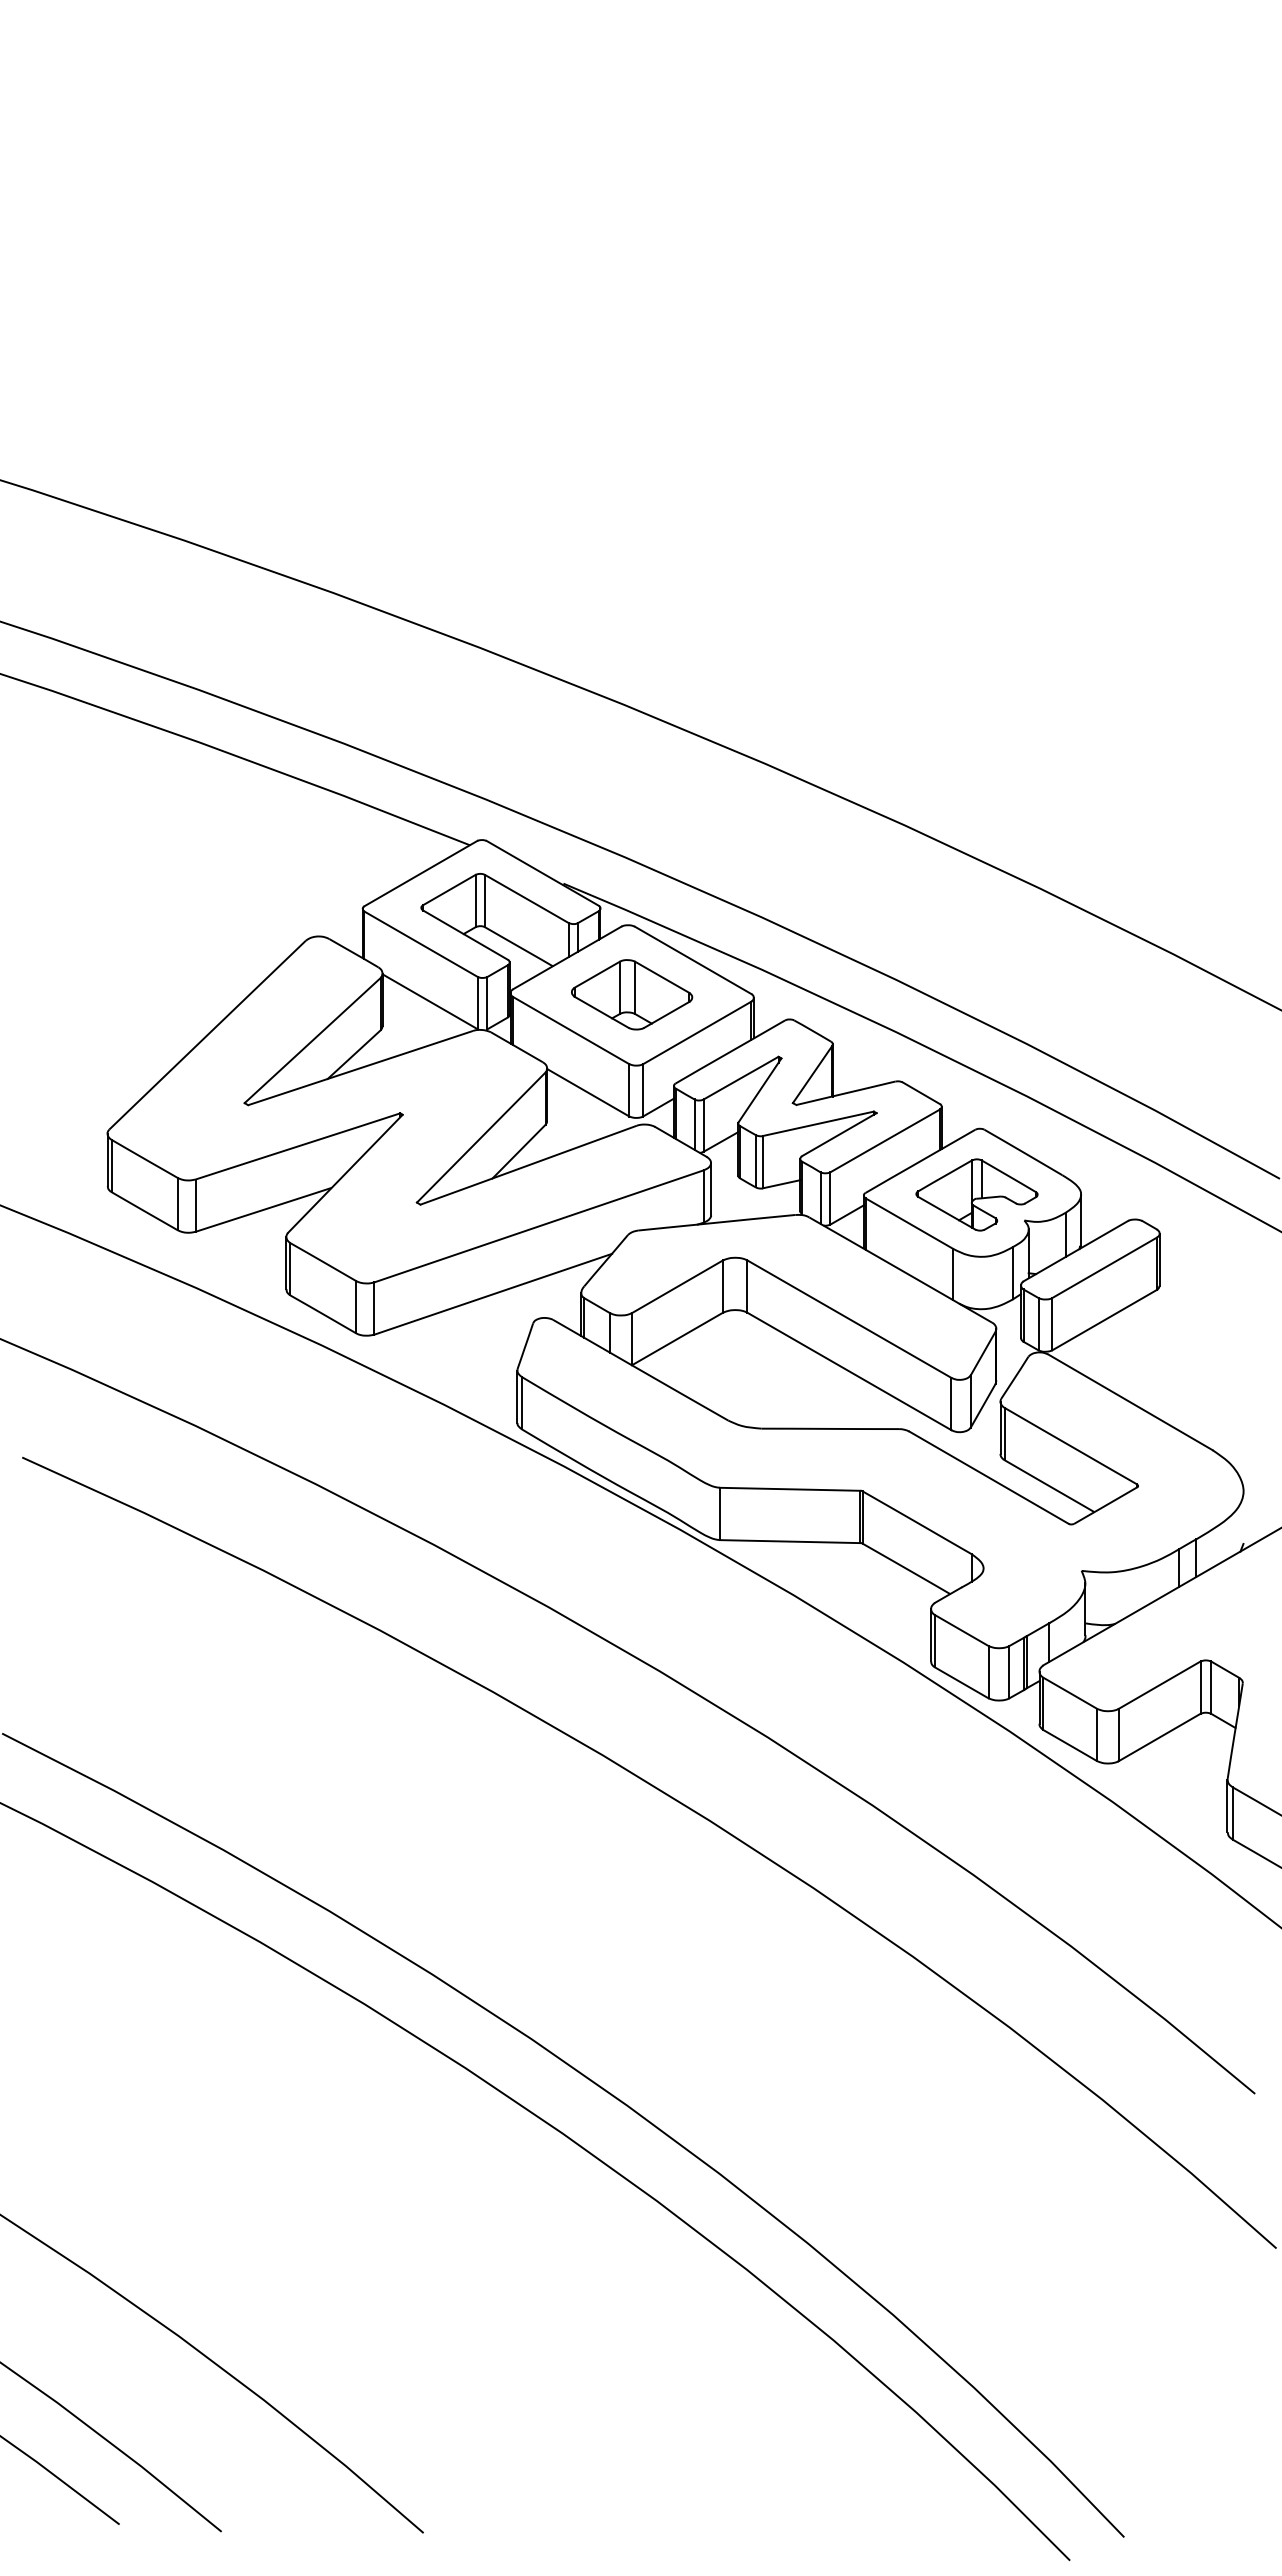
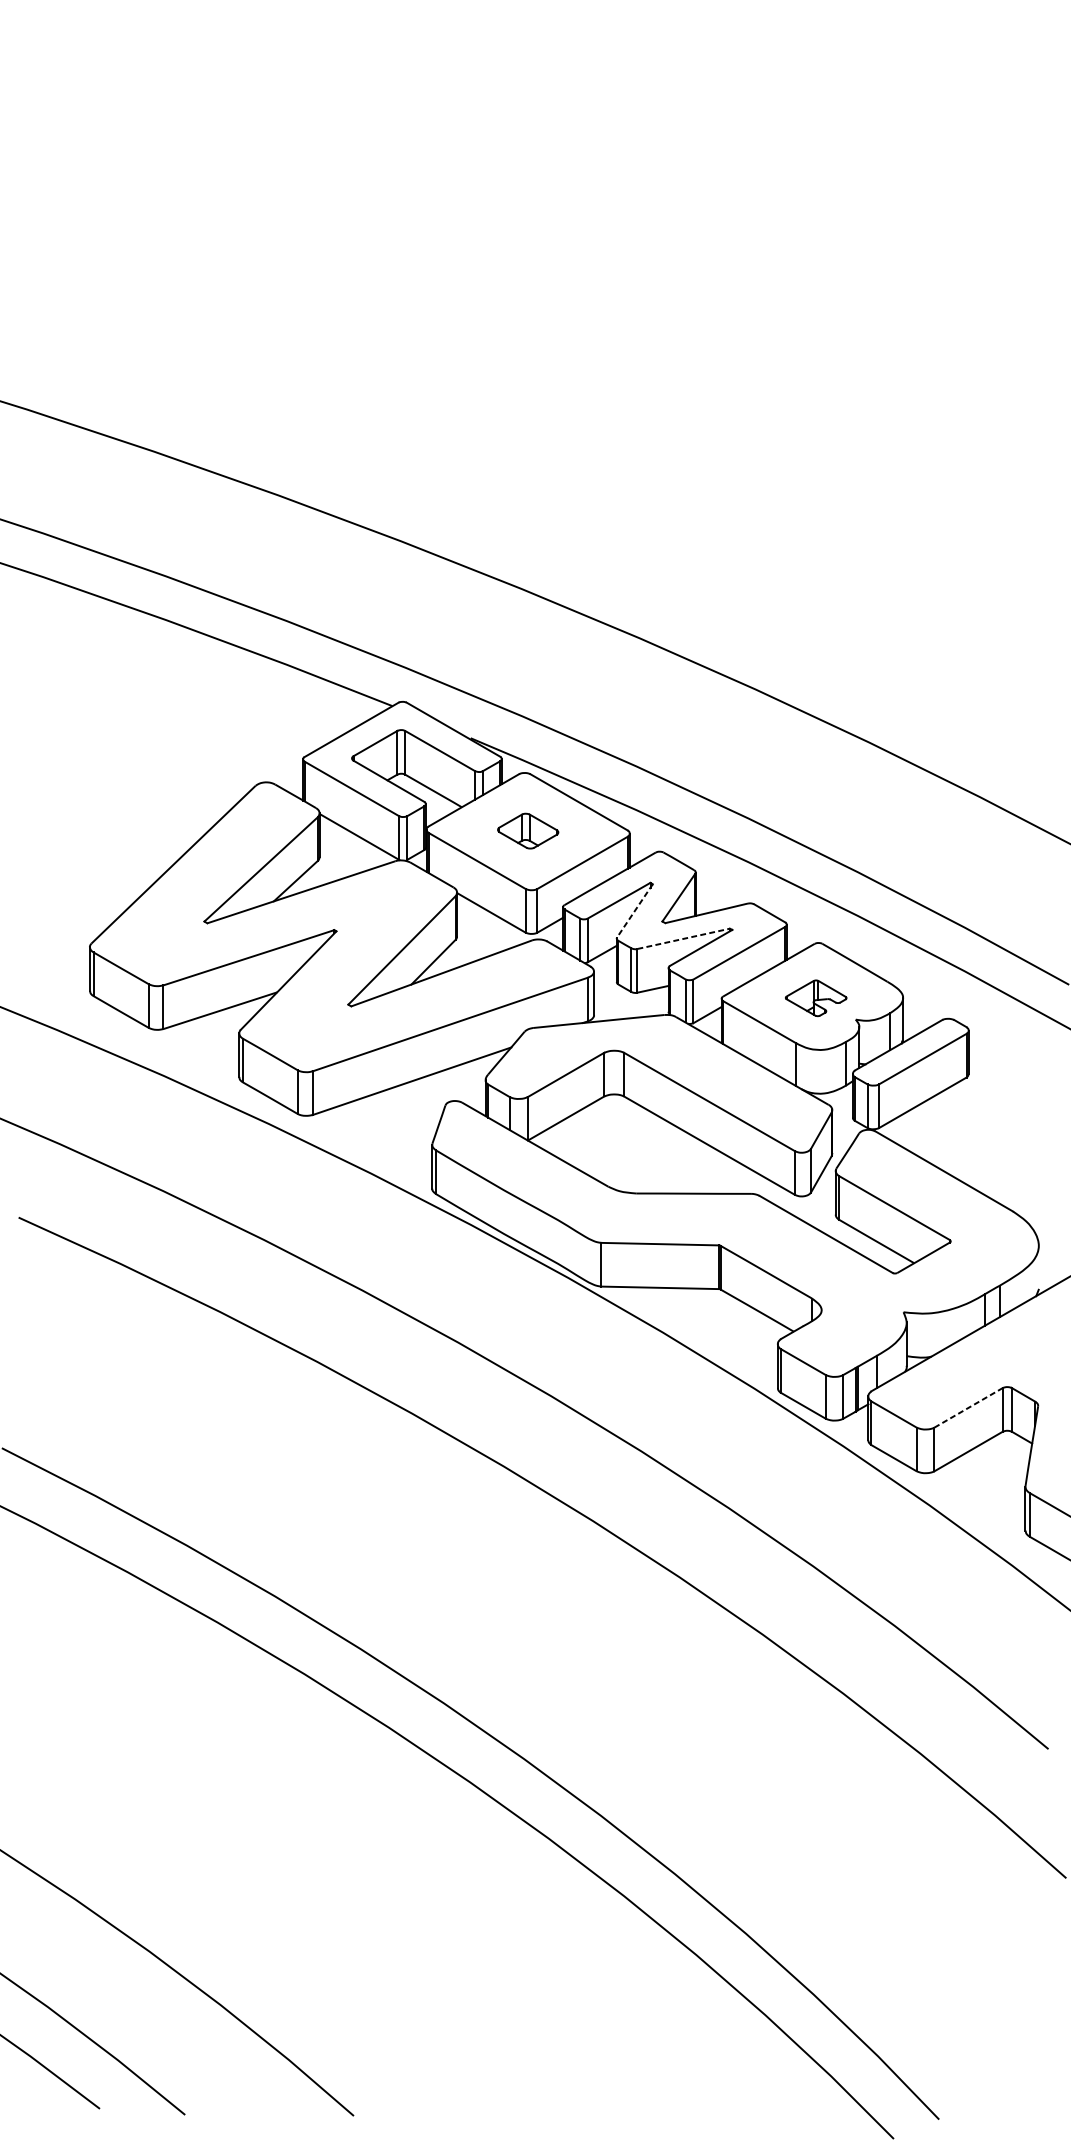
part: (632, 994) -> (528, 830), size x0.6
line: (759, 1090) -> (634, 911), solid -> dashed
line: (818, 1123) -> (683, 938), solid -> dashed
part: (976, 1194) -> (815, 997), size x0.6
line: (1160, 1684) -> (969, 1407), solid -> dashed

